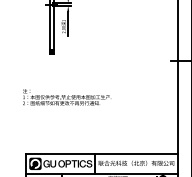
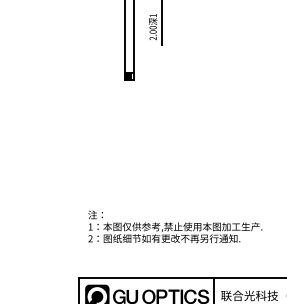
text: (67, 97) -> (176, 227), moved

